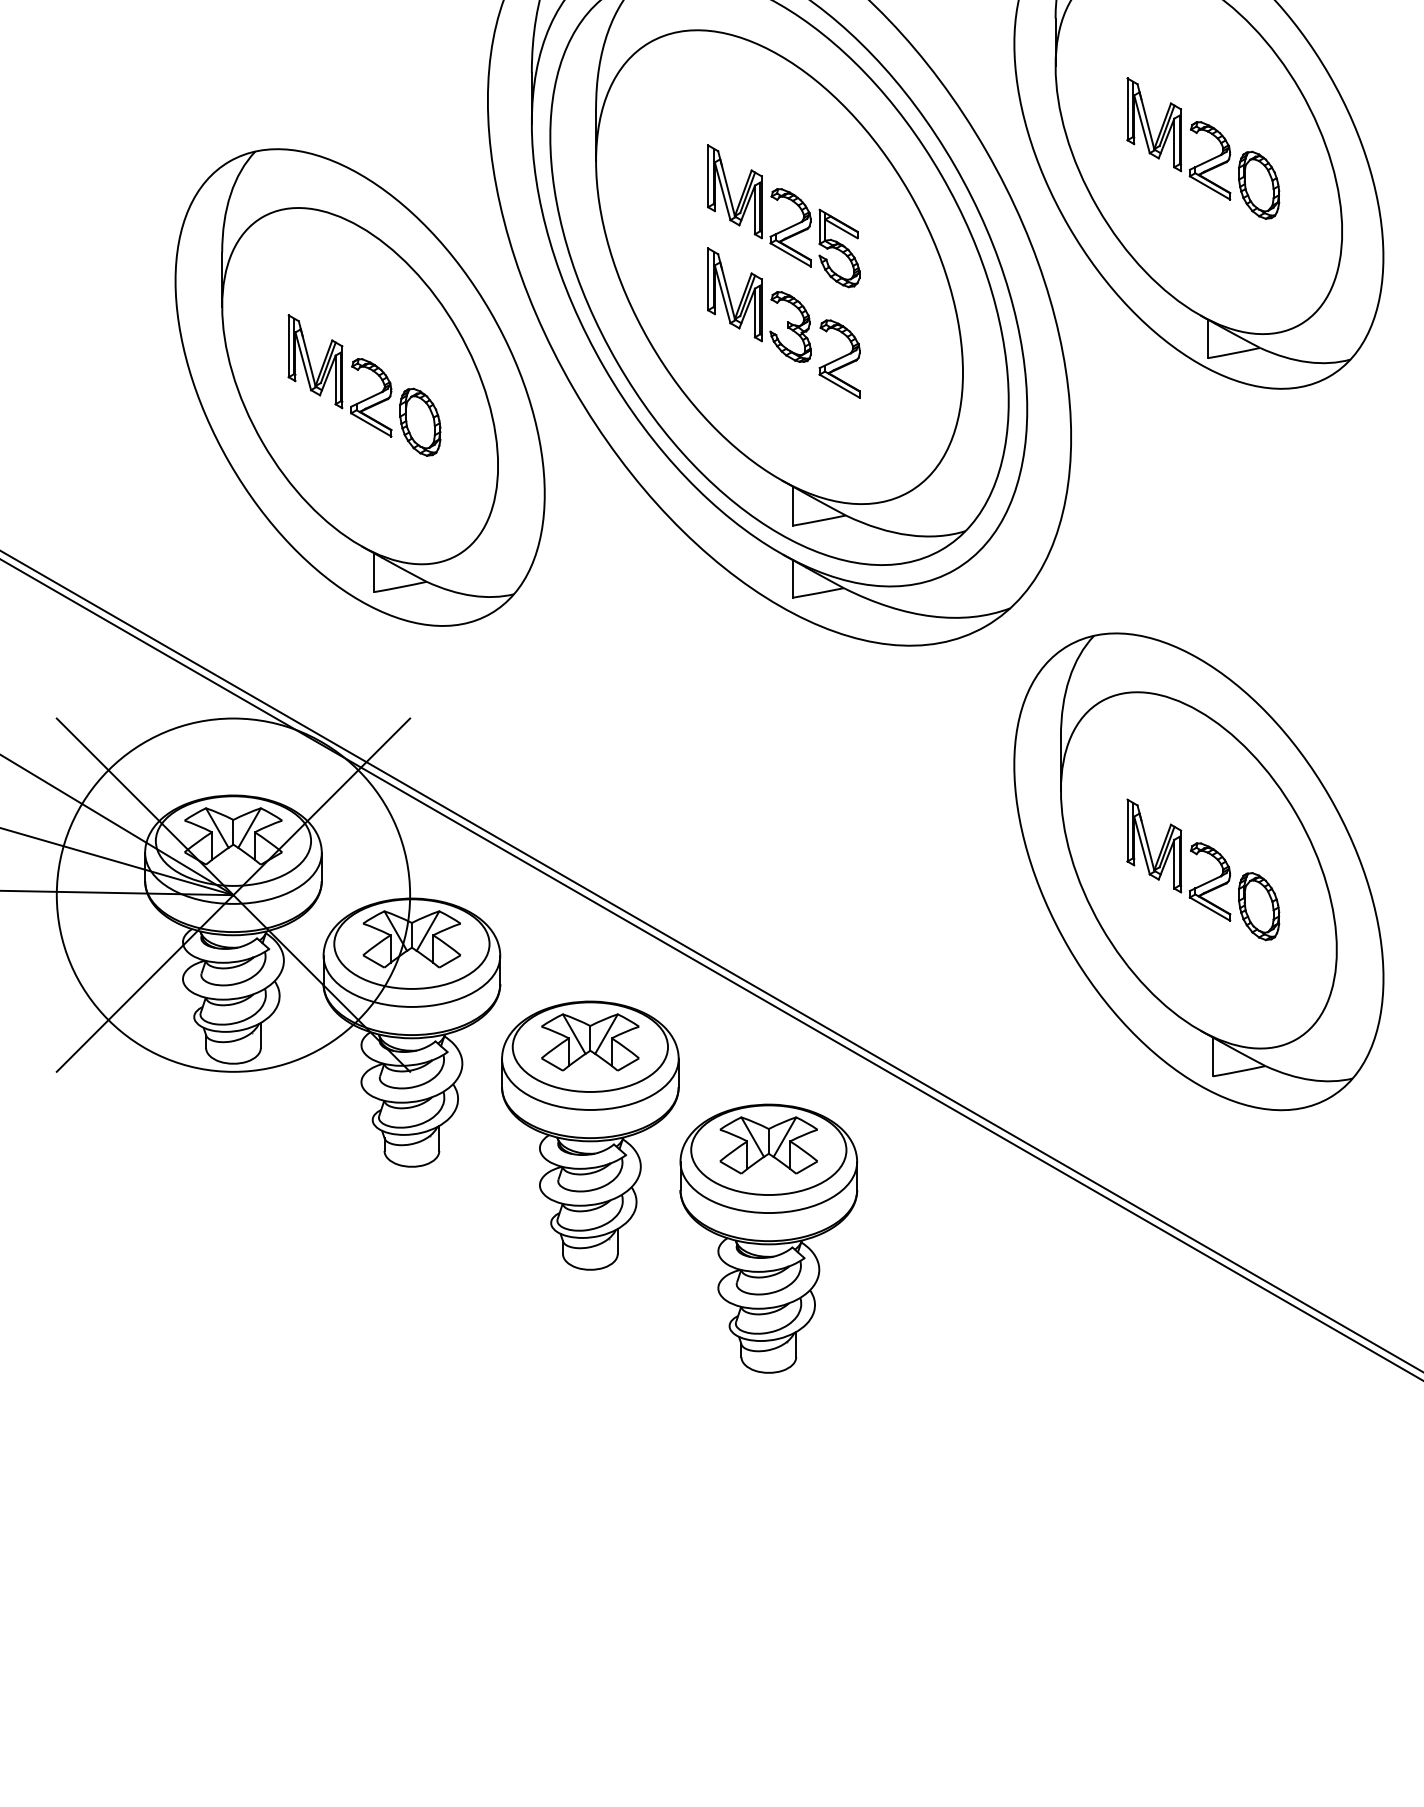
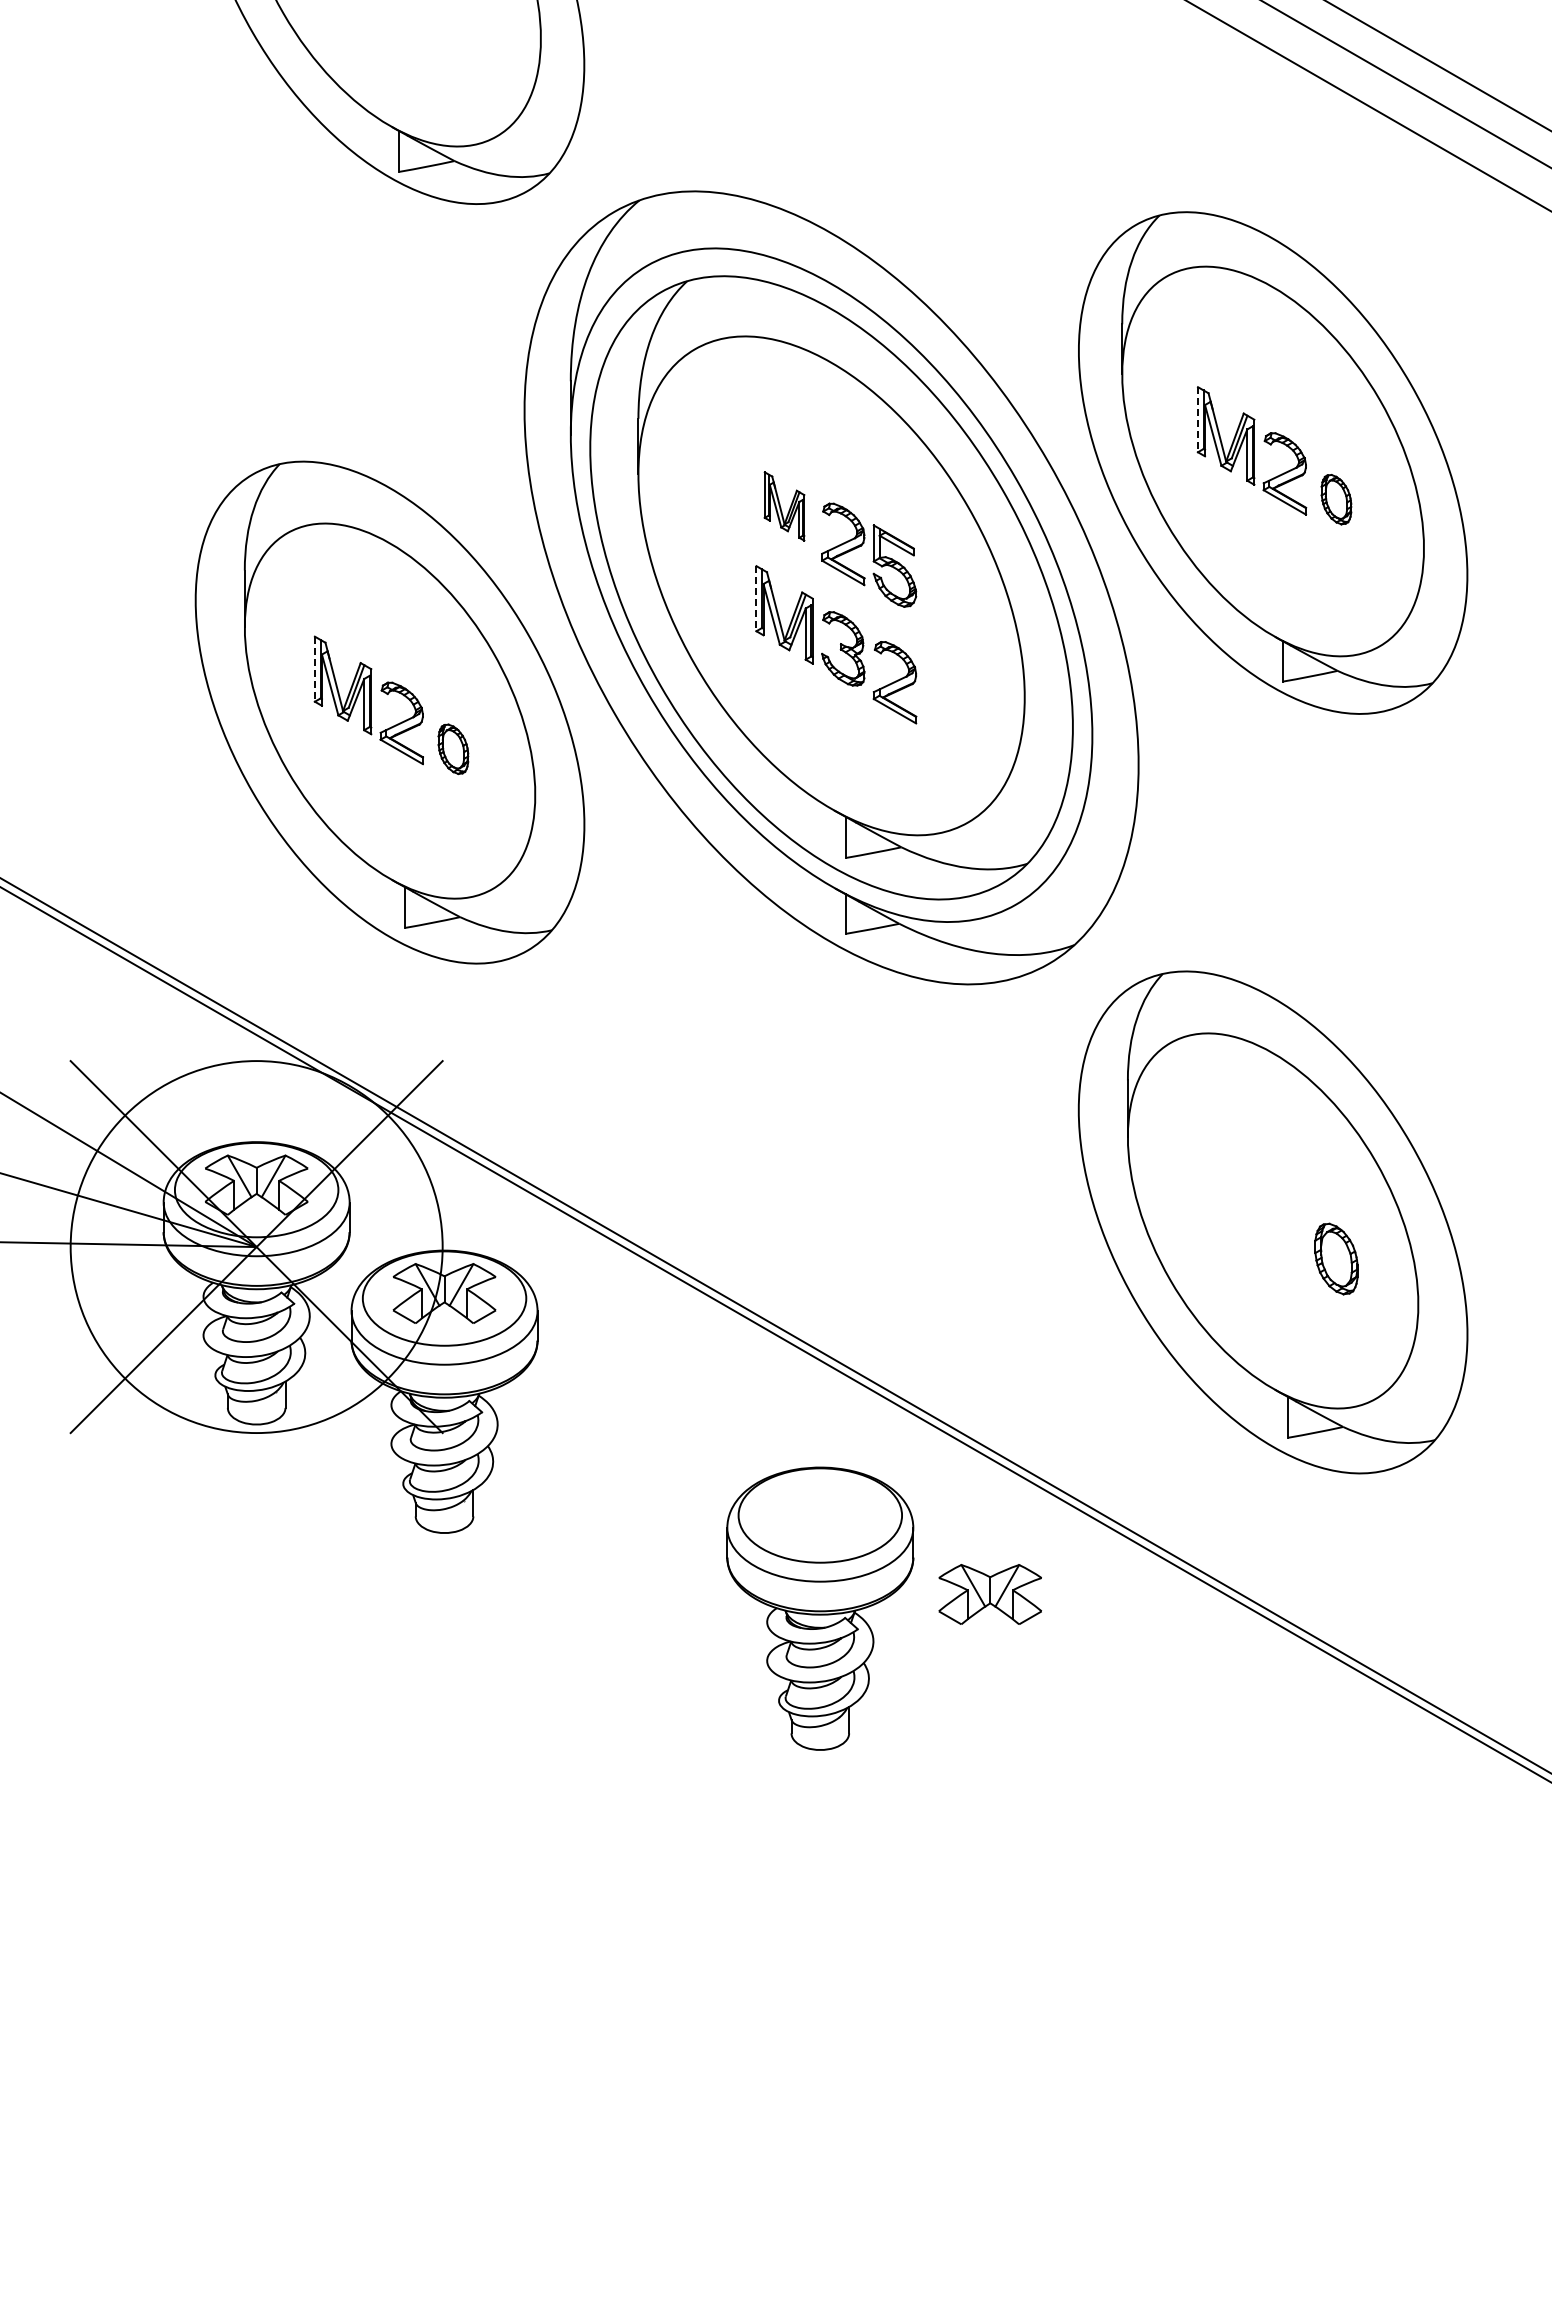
line: (1127, 109) -> (1197, 419), solid -> dashed
part: (1259, 185) -> (1336, 499), size x0.7
part: (734, 191) -> (784, 506), size x0.7
line: (708, 279) -> (756, 598), solid -> dashed
line: (288, 346) -> (314, 669), solid -> dashed
part: (420, 422) -> (453, 749), size x0.7
part: (1178, 859) -> (1251, 1209), removed
part: (590, 1135) -> (632, 1500), removed
part: (768, 1145) -> (989, 1594), moved

